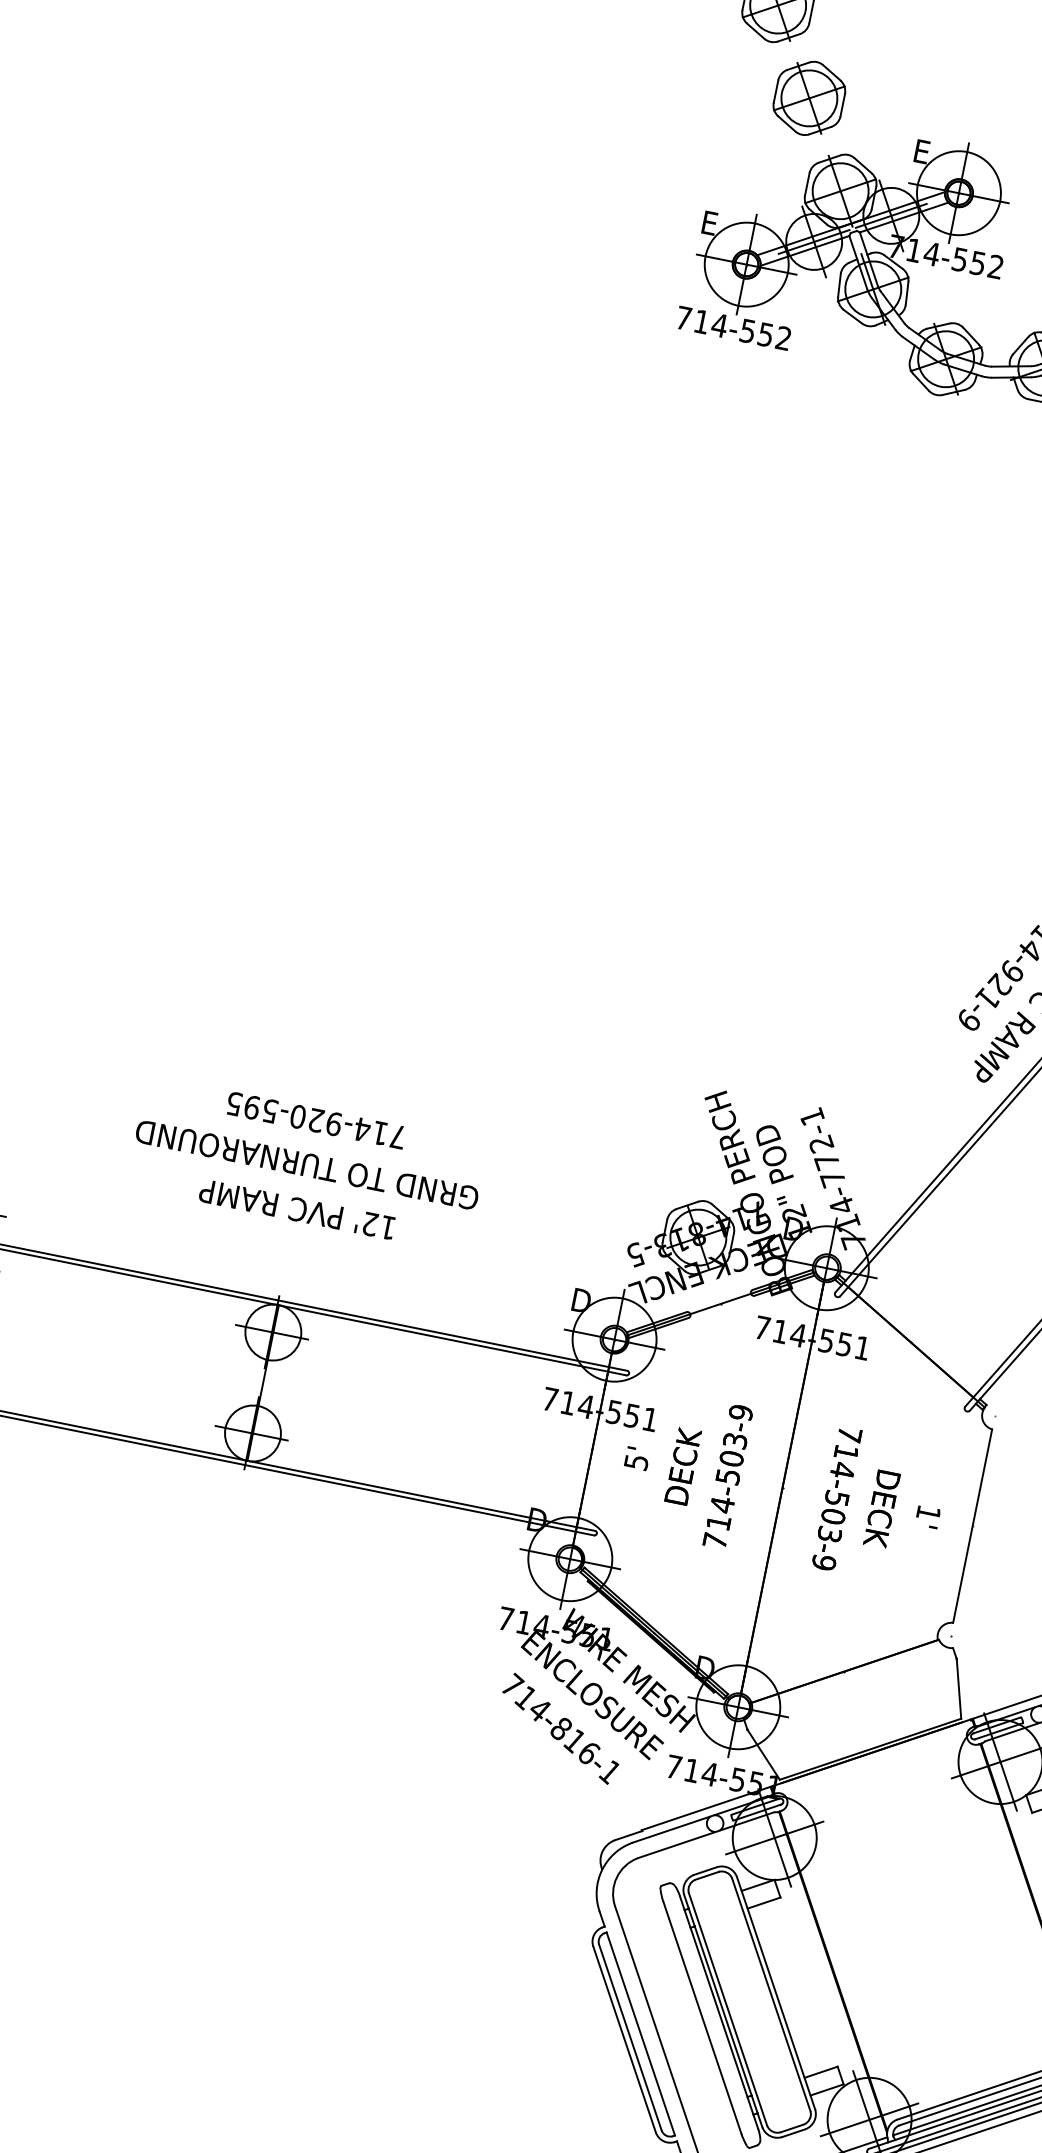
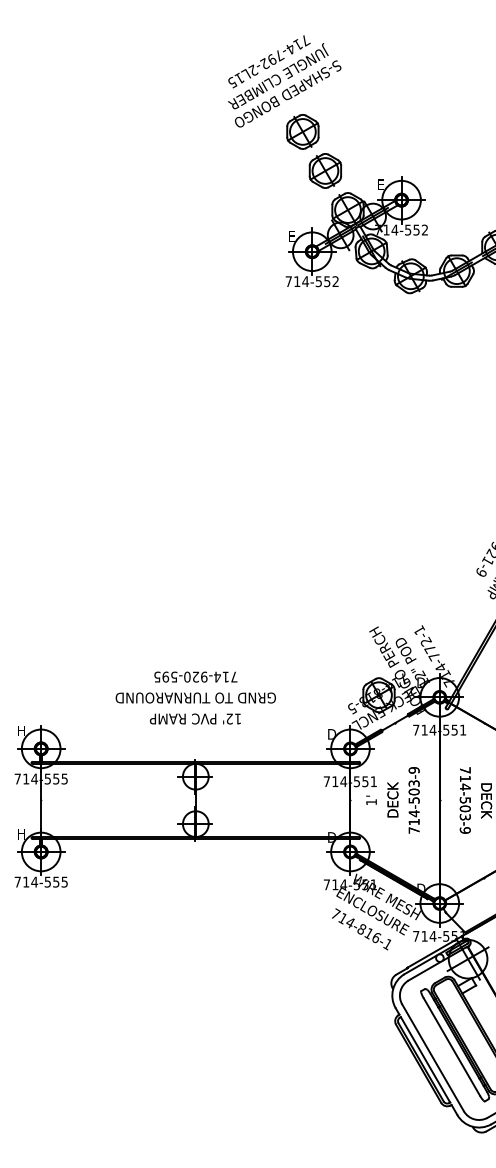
text: (636, 1462) -> (371, 802), 5' -> 1'

